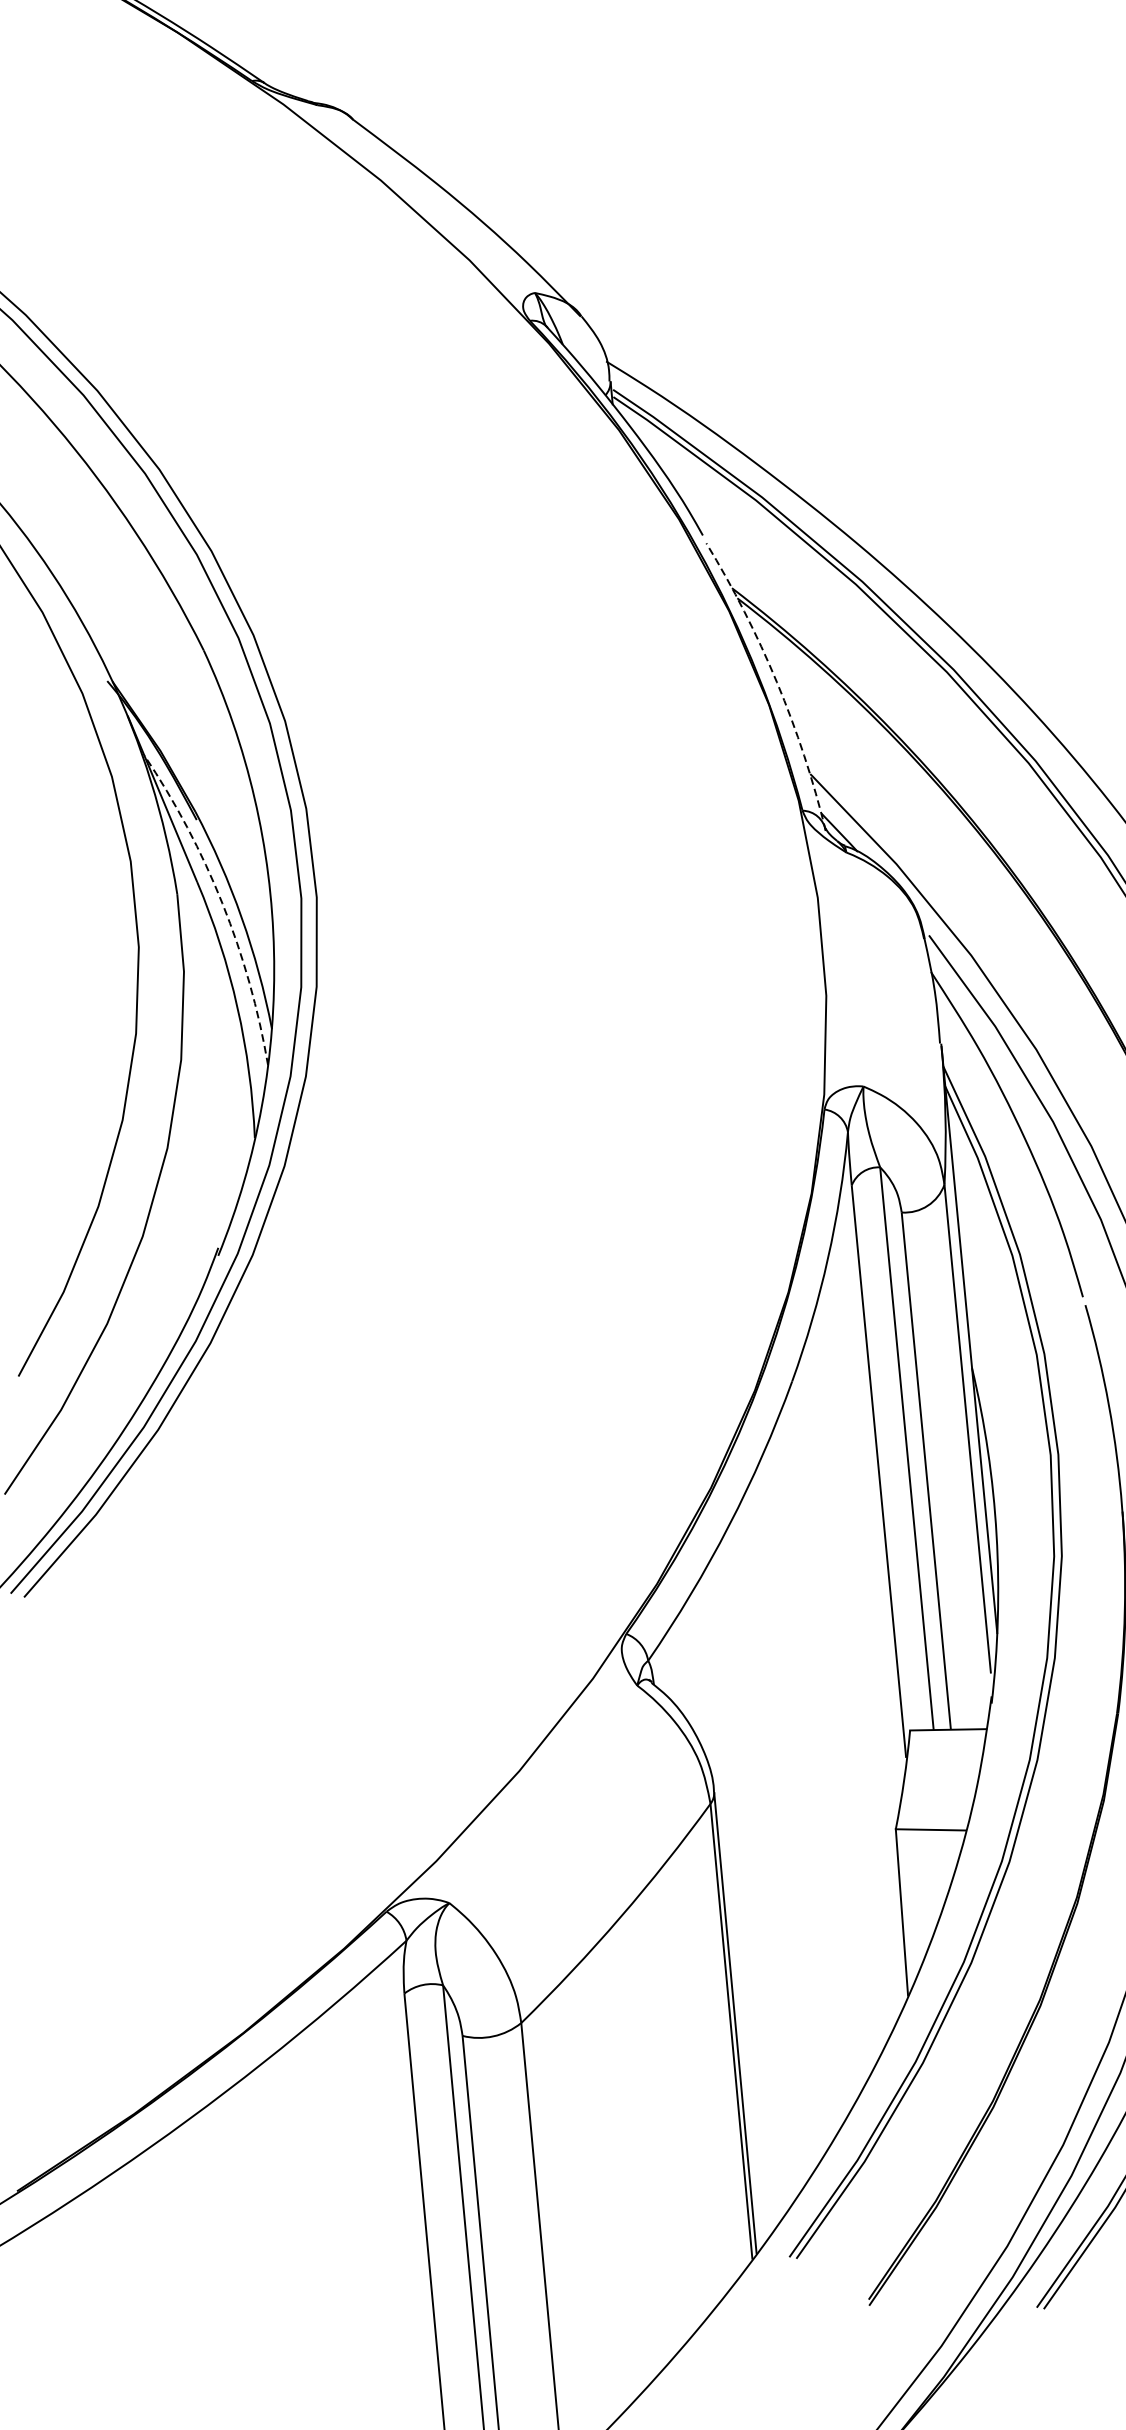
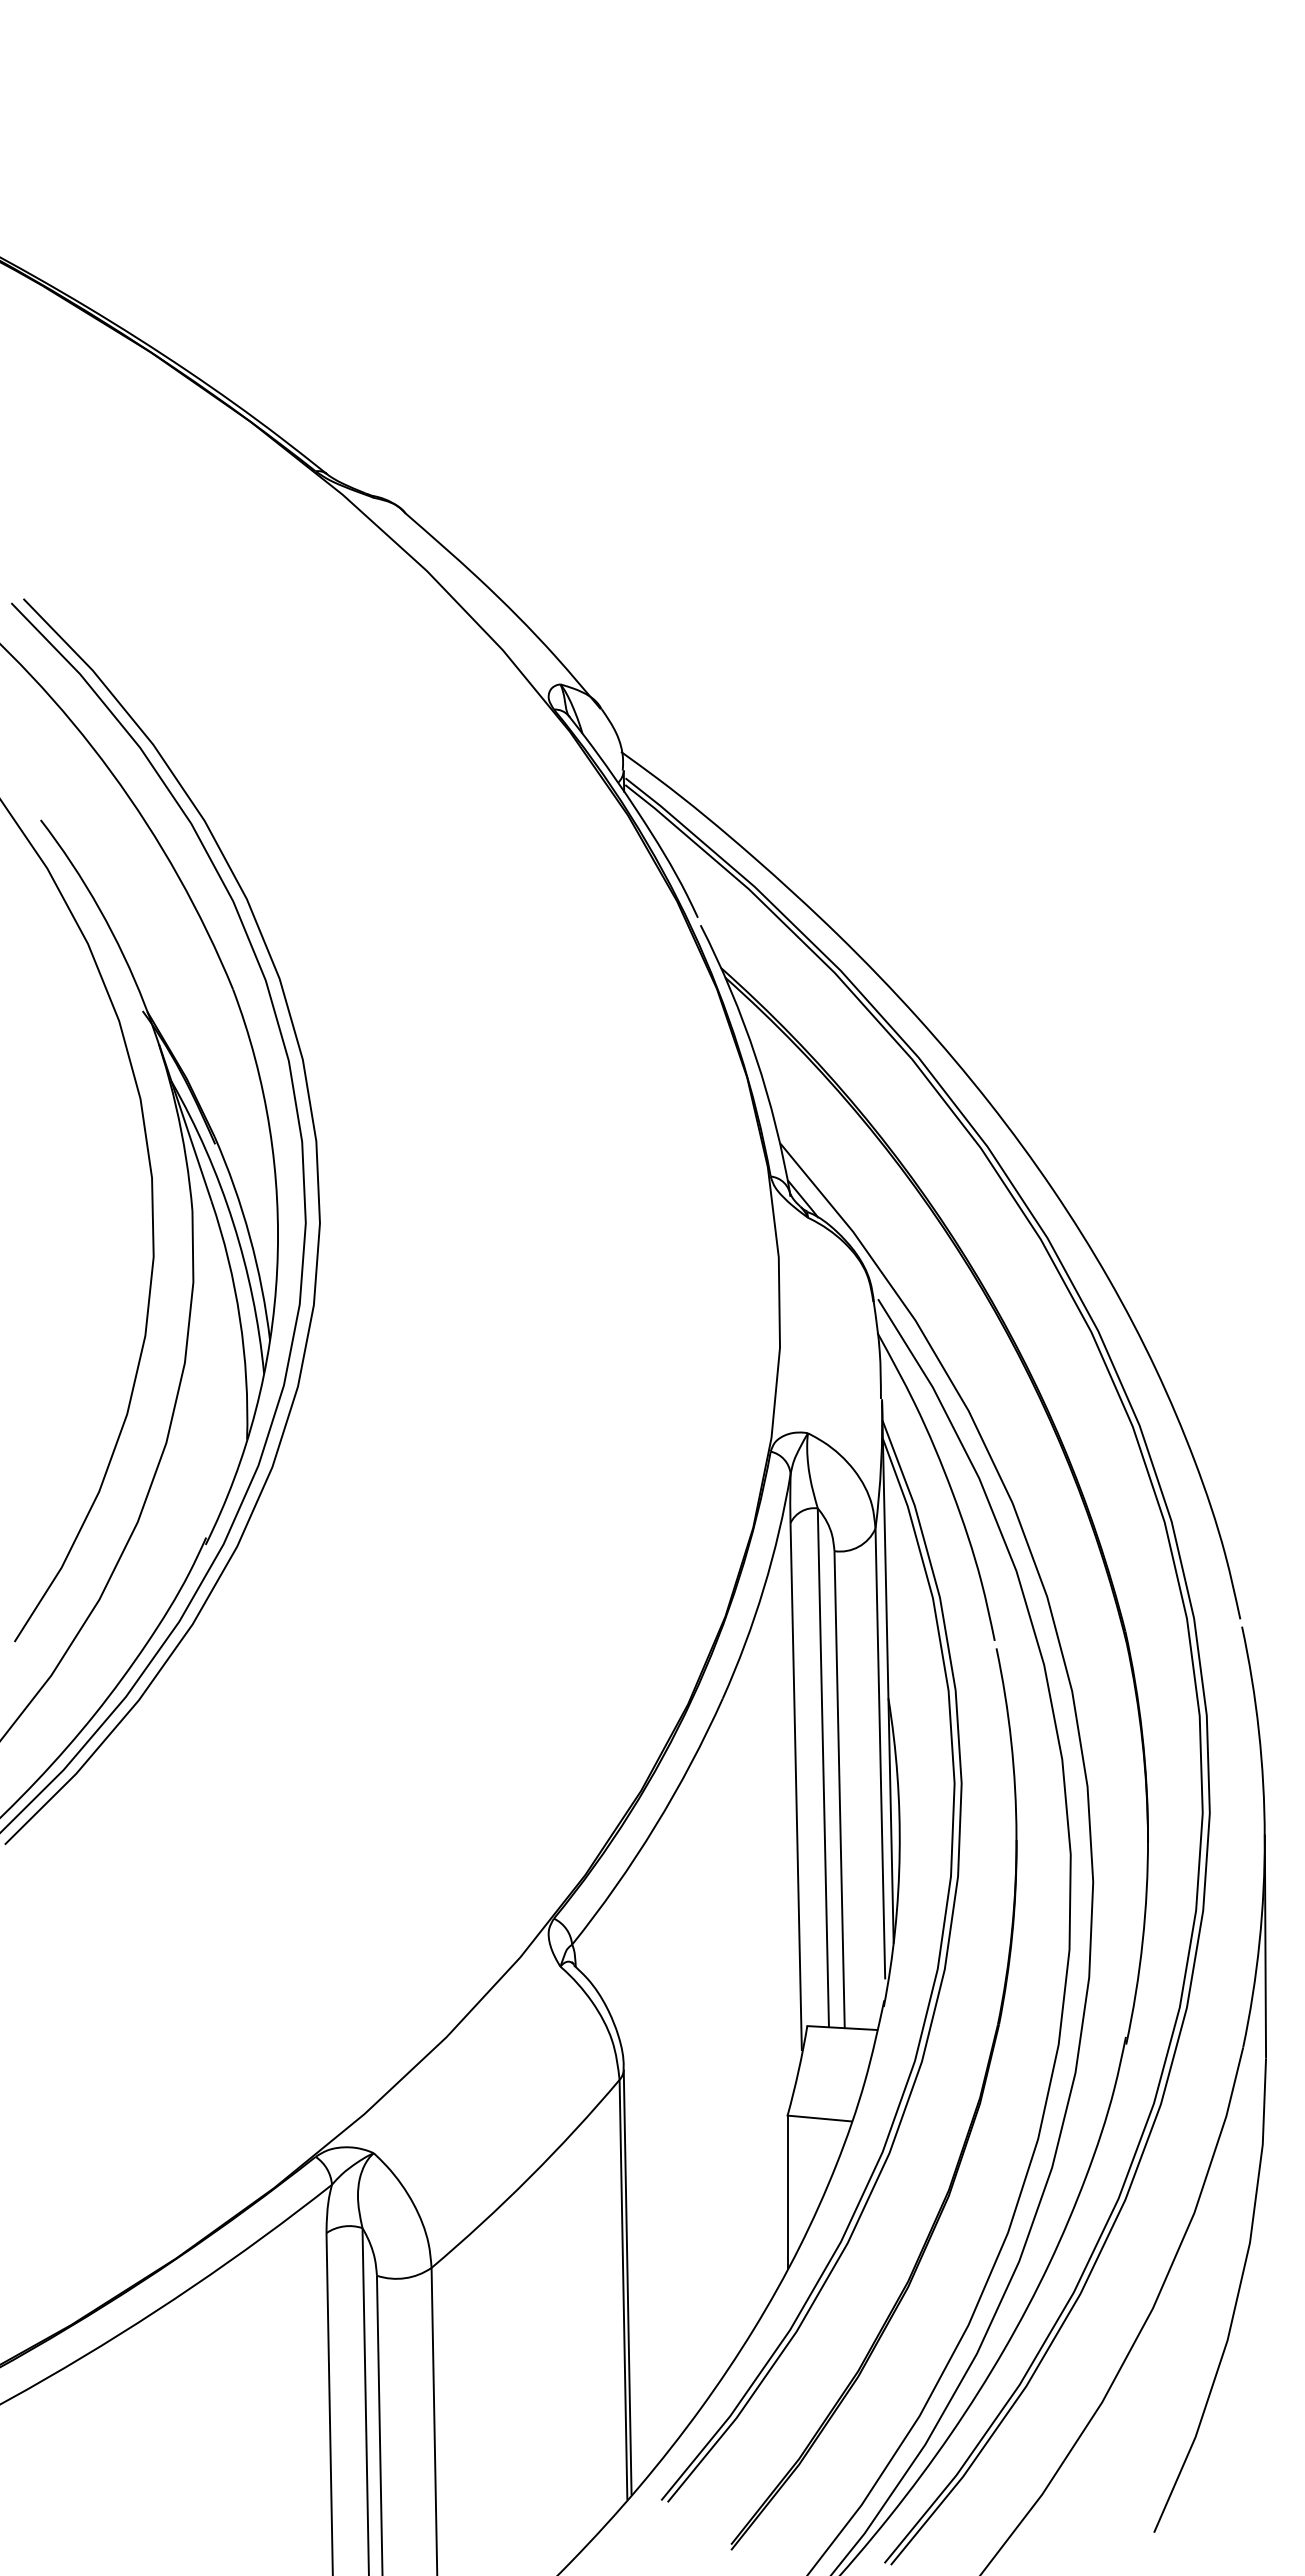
arc: (776, 682) -> (755, 1057), dashed -> solid
arc: (222, 903) -> (233, 1222), dashed -> solid

